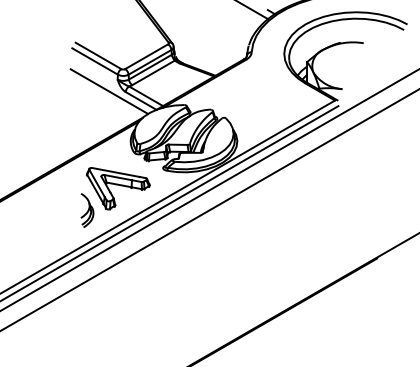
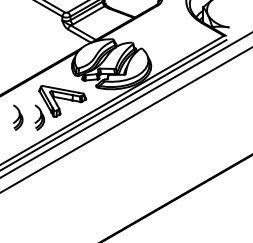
line: (109, 91) -> (56, 29), removed
part: (58, 210) -> (18, 117), added

